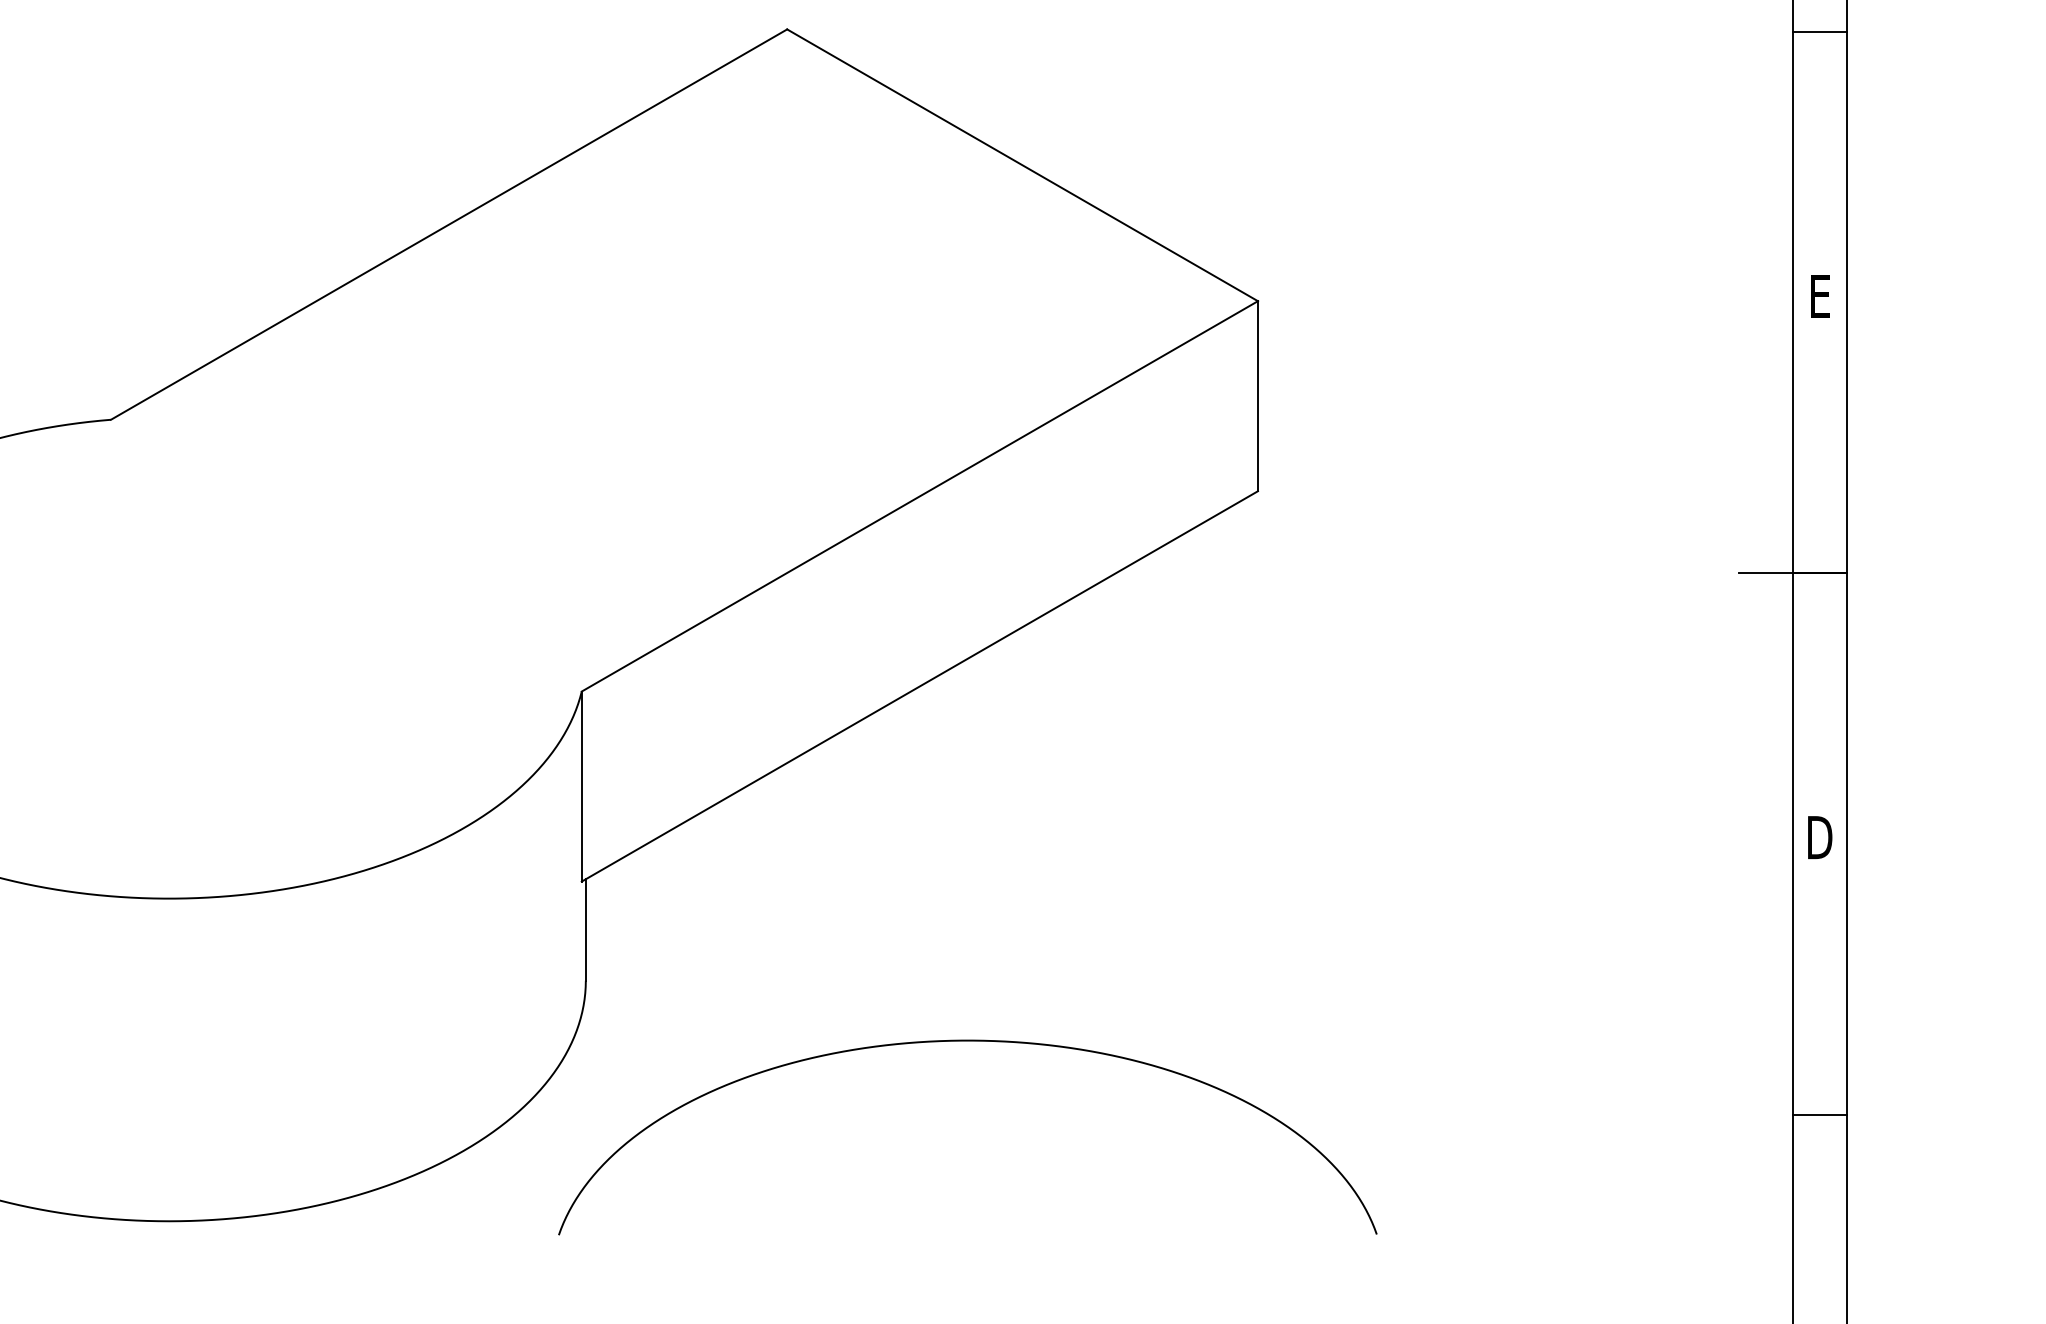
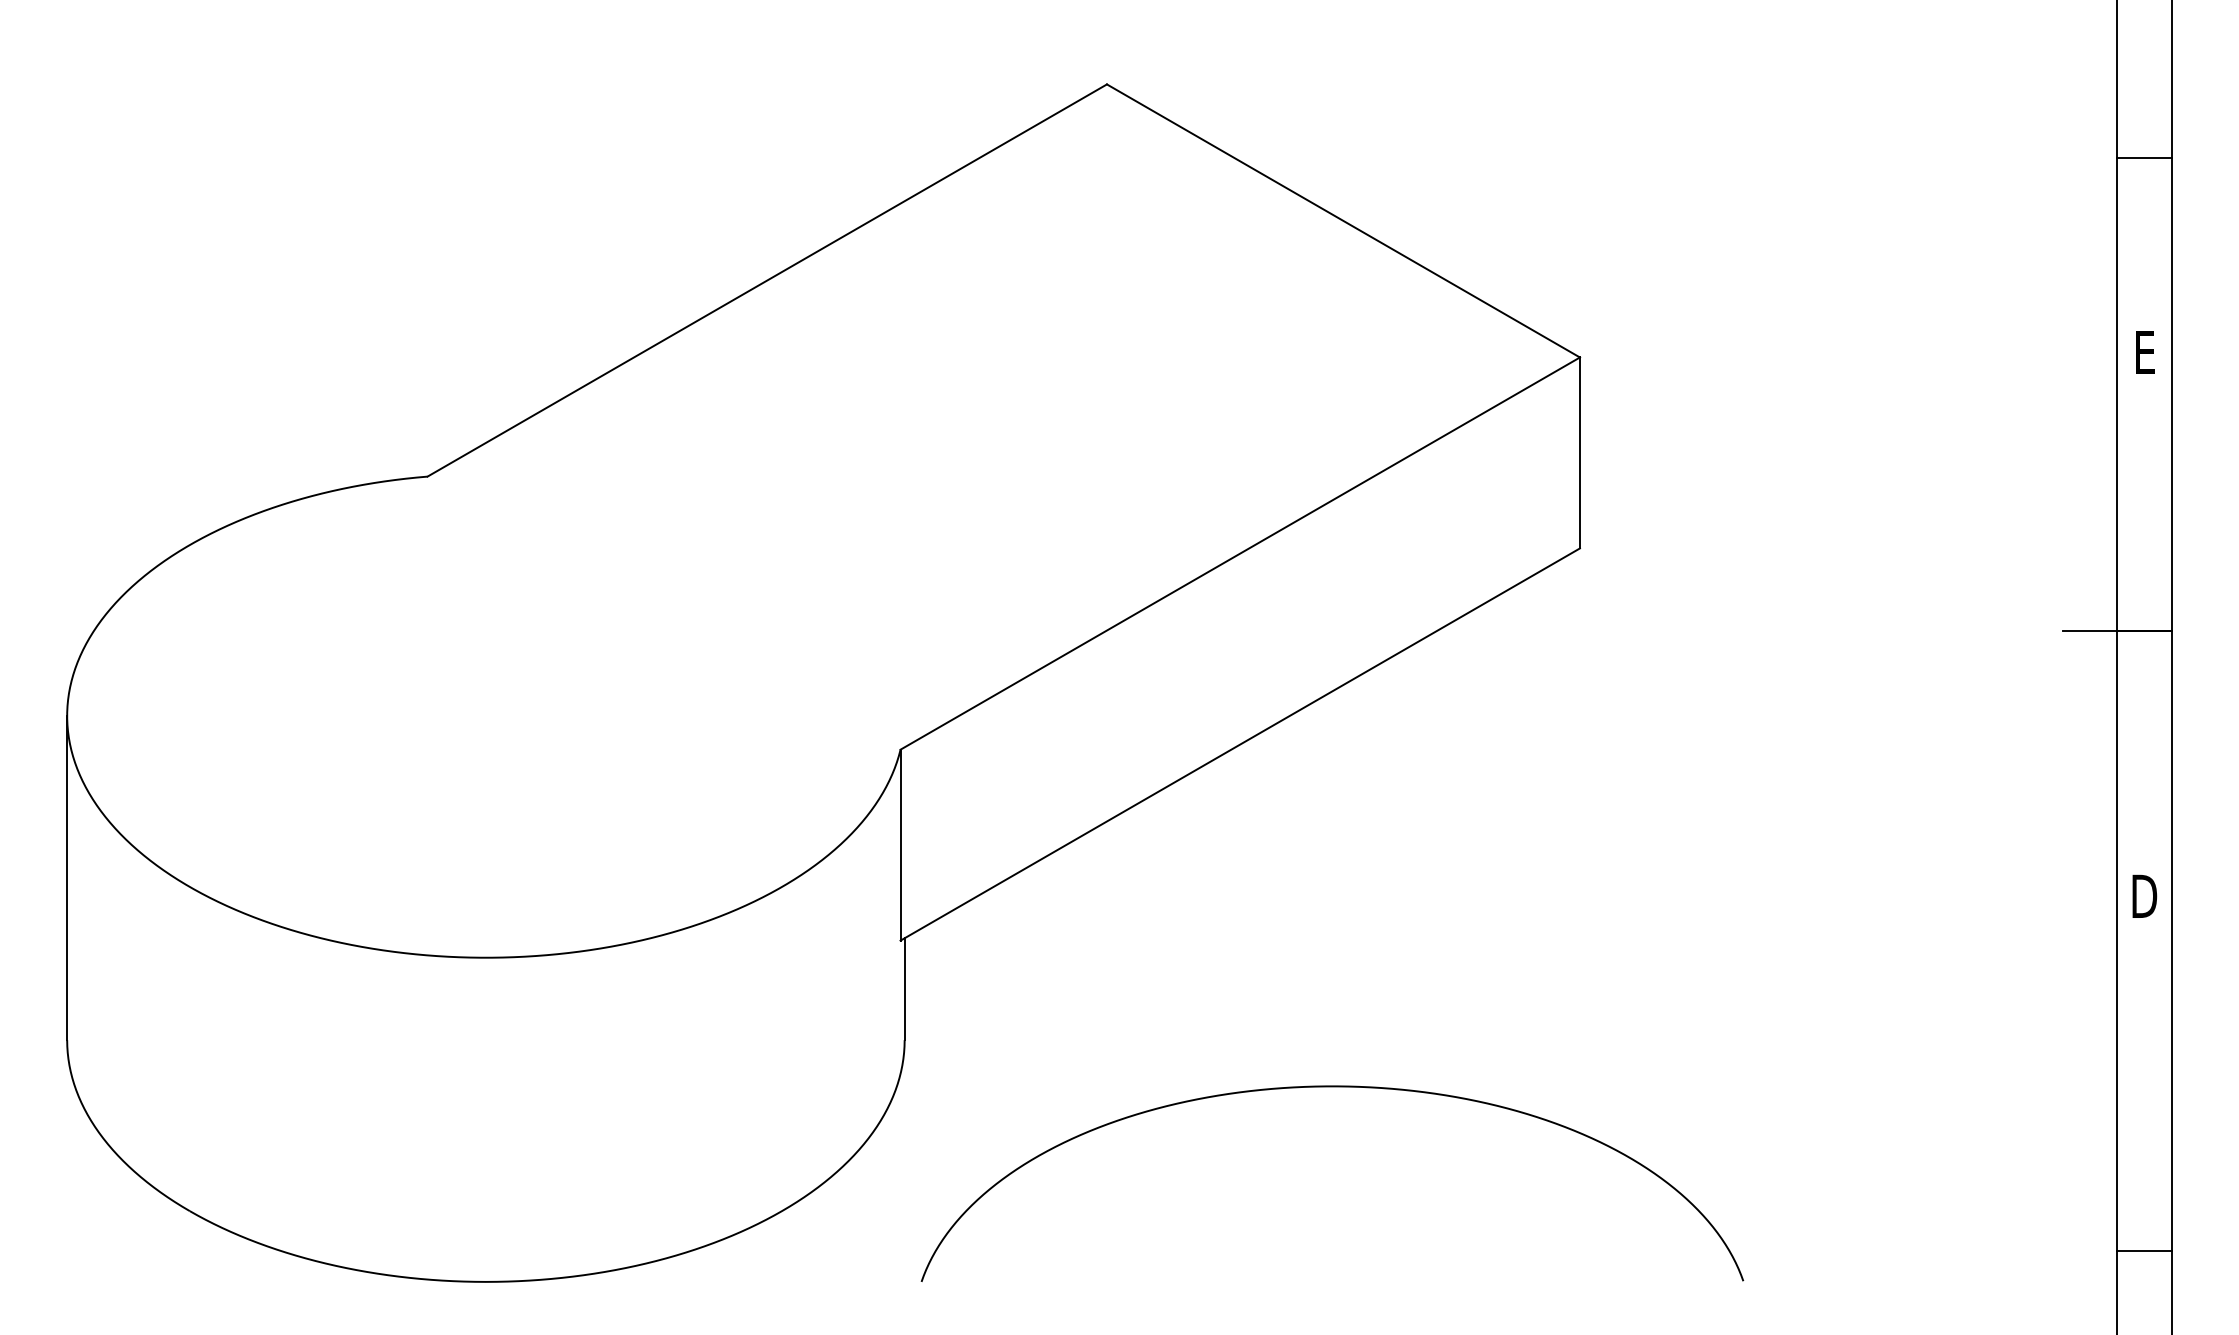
line: (1819, 31) -> (2144, 157), moved
curve: (967, 1041) -> (1332, 1087), moved
line: (1819, 1114) -> (2144, 1250), moved

